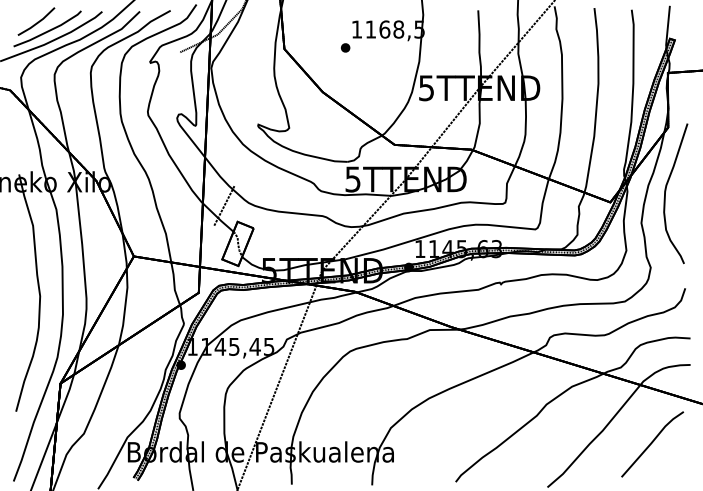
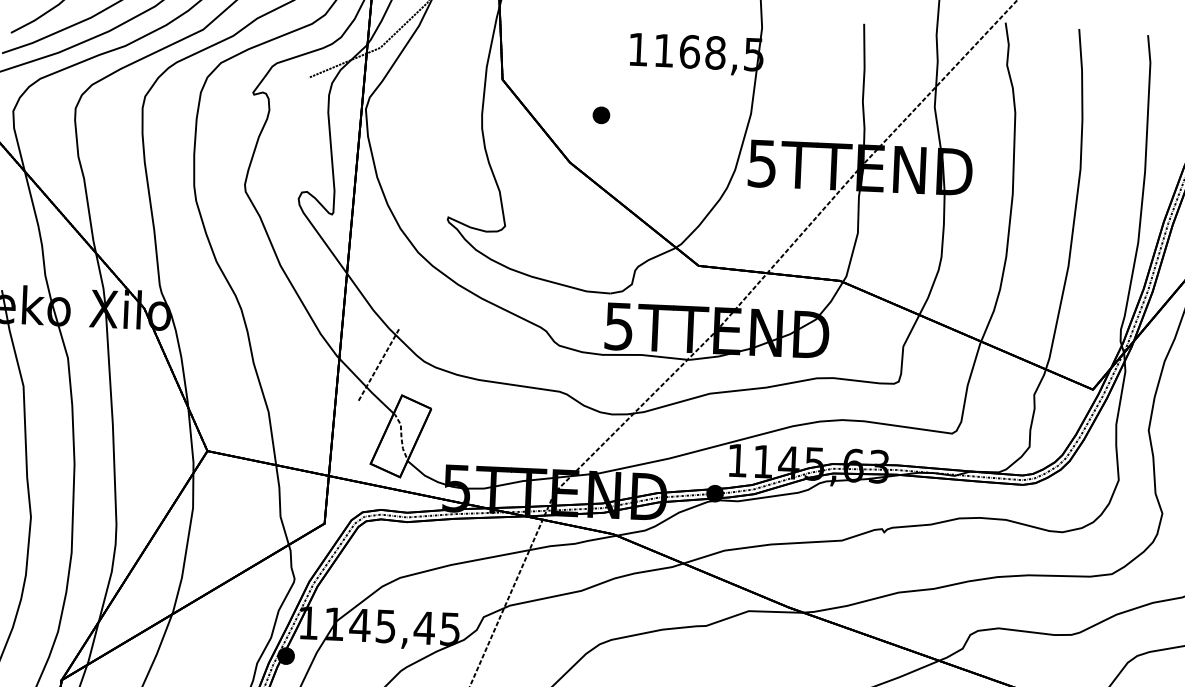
part: (345, 47) -> (601, 114), moved

